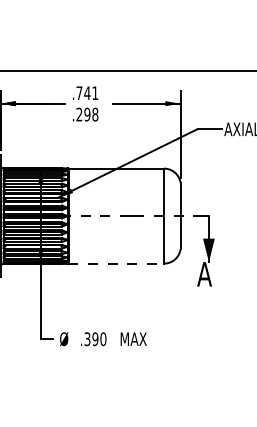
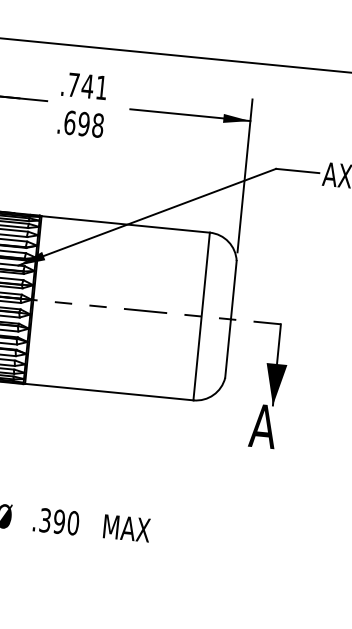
text: (79, 114) -> (70, 122), .298 -> .698
line: (116, 263) -> (109, 391), dashed -> solid

